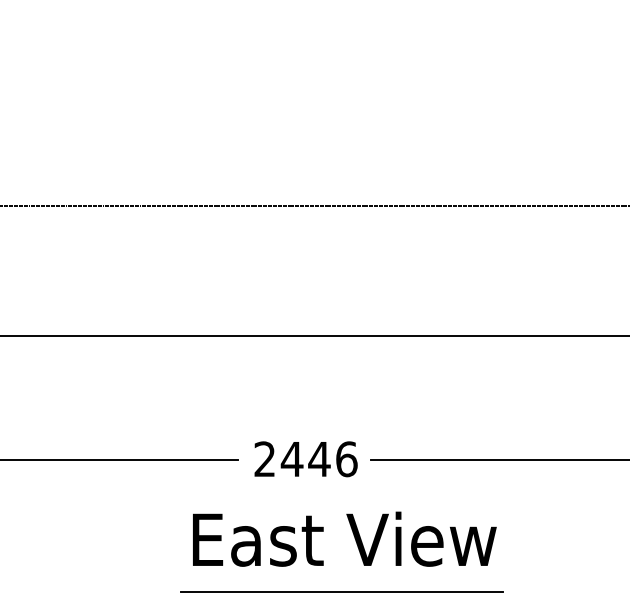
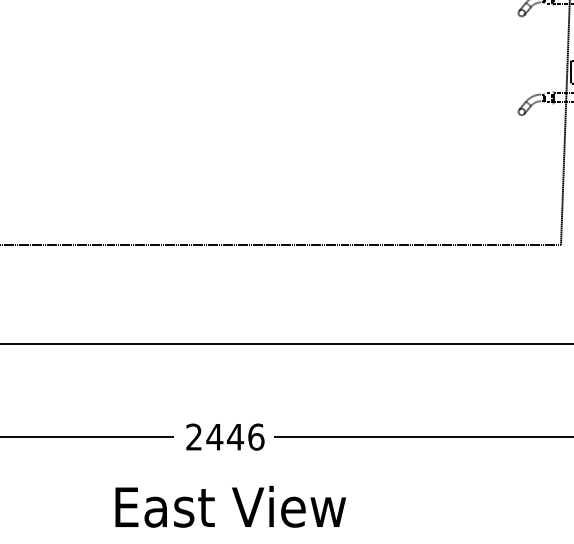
text: (344, 538) -> (230, 506), moved
line: (341, 591) -> (252, 537), removed

